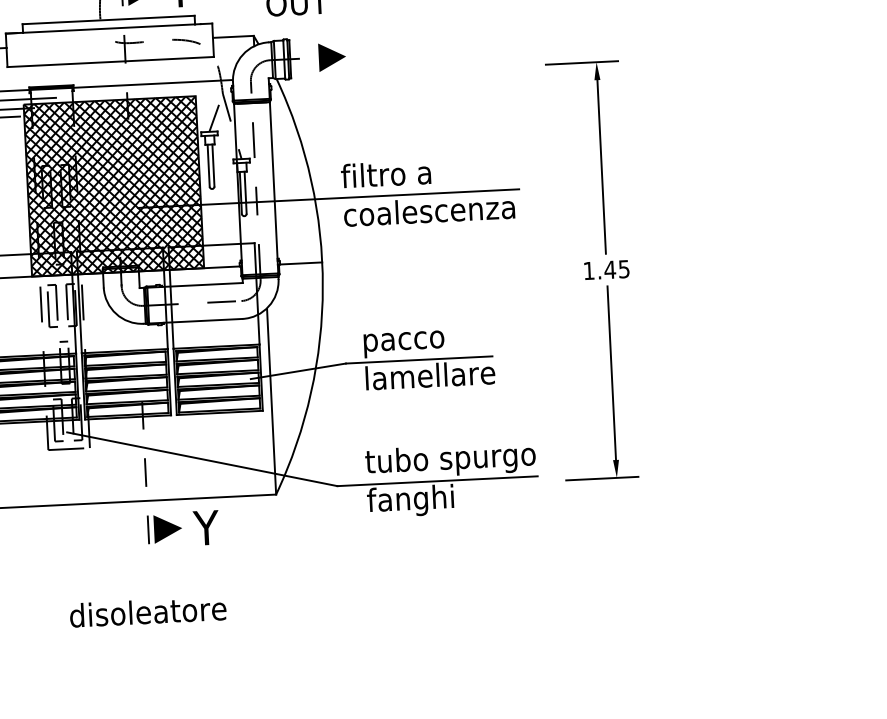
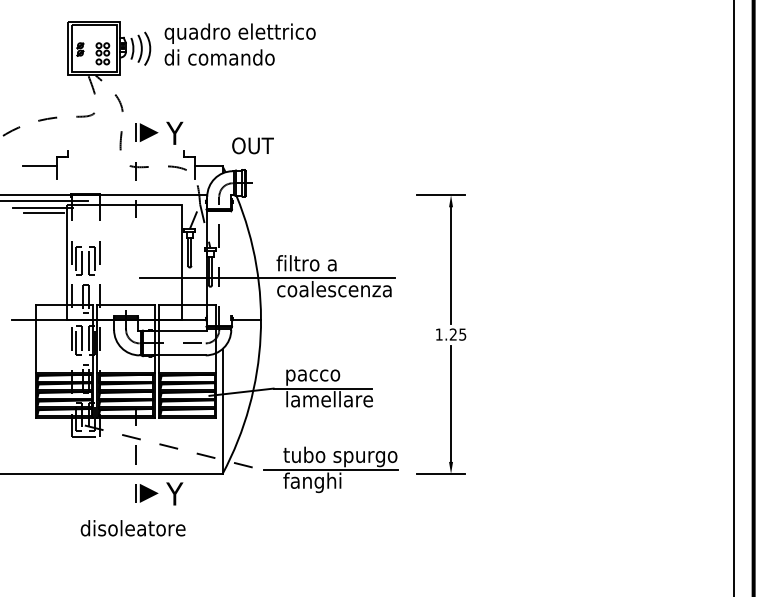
line: (107, 20) -> (125, 151), removed
line: (108, 28) -> (125, 156), removed
line: (332, 57) -> (274, 183), removed
line: (109, 62) -> (125, 179), removed
hatch: (112, 186) -> (123, 262), removed
line: (274, 187) -> (231, 268), removed
text: (610, 269) -> (453, 334), 1.45 -> 1.25
line: (202, 460) -> (174, 448), solid -> dashed
text: (147, 612) -> (132, 528), moved

